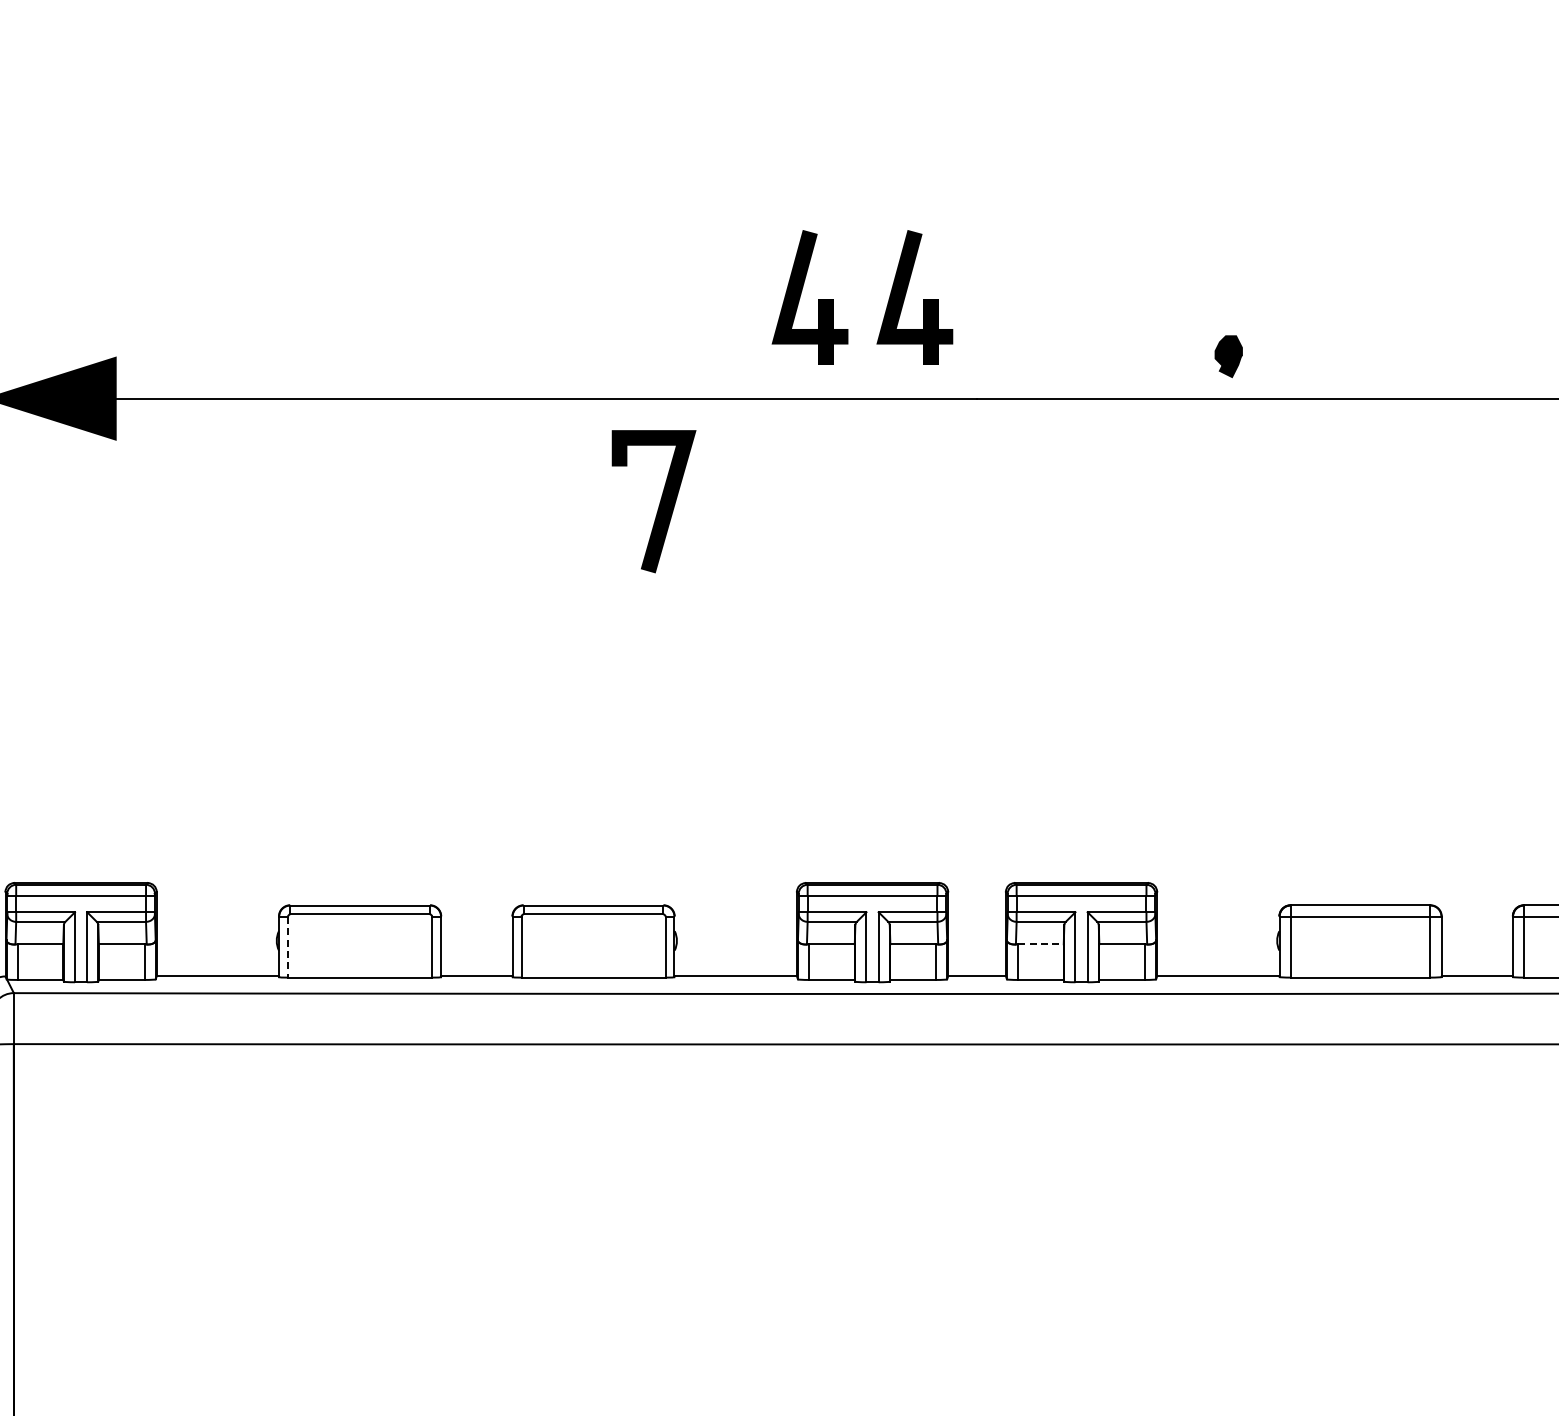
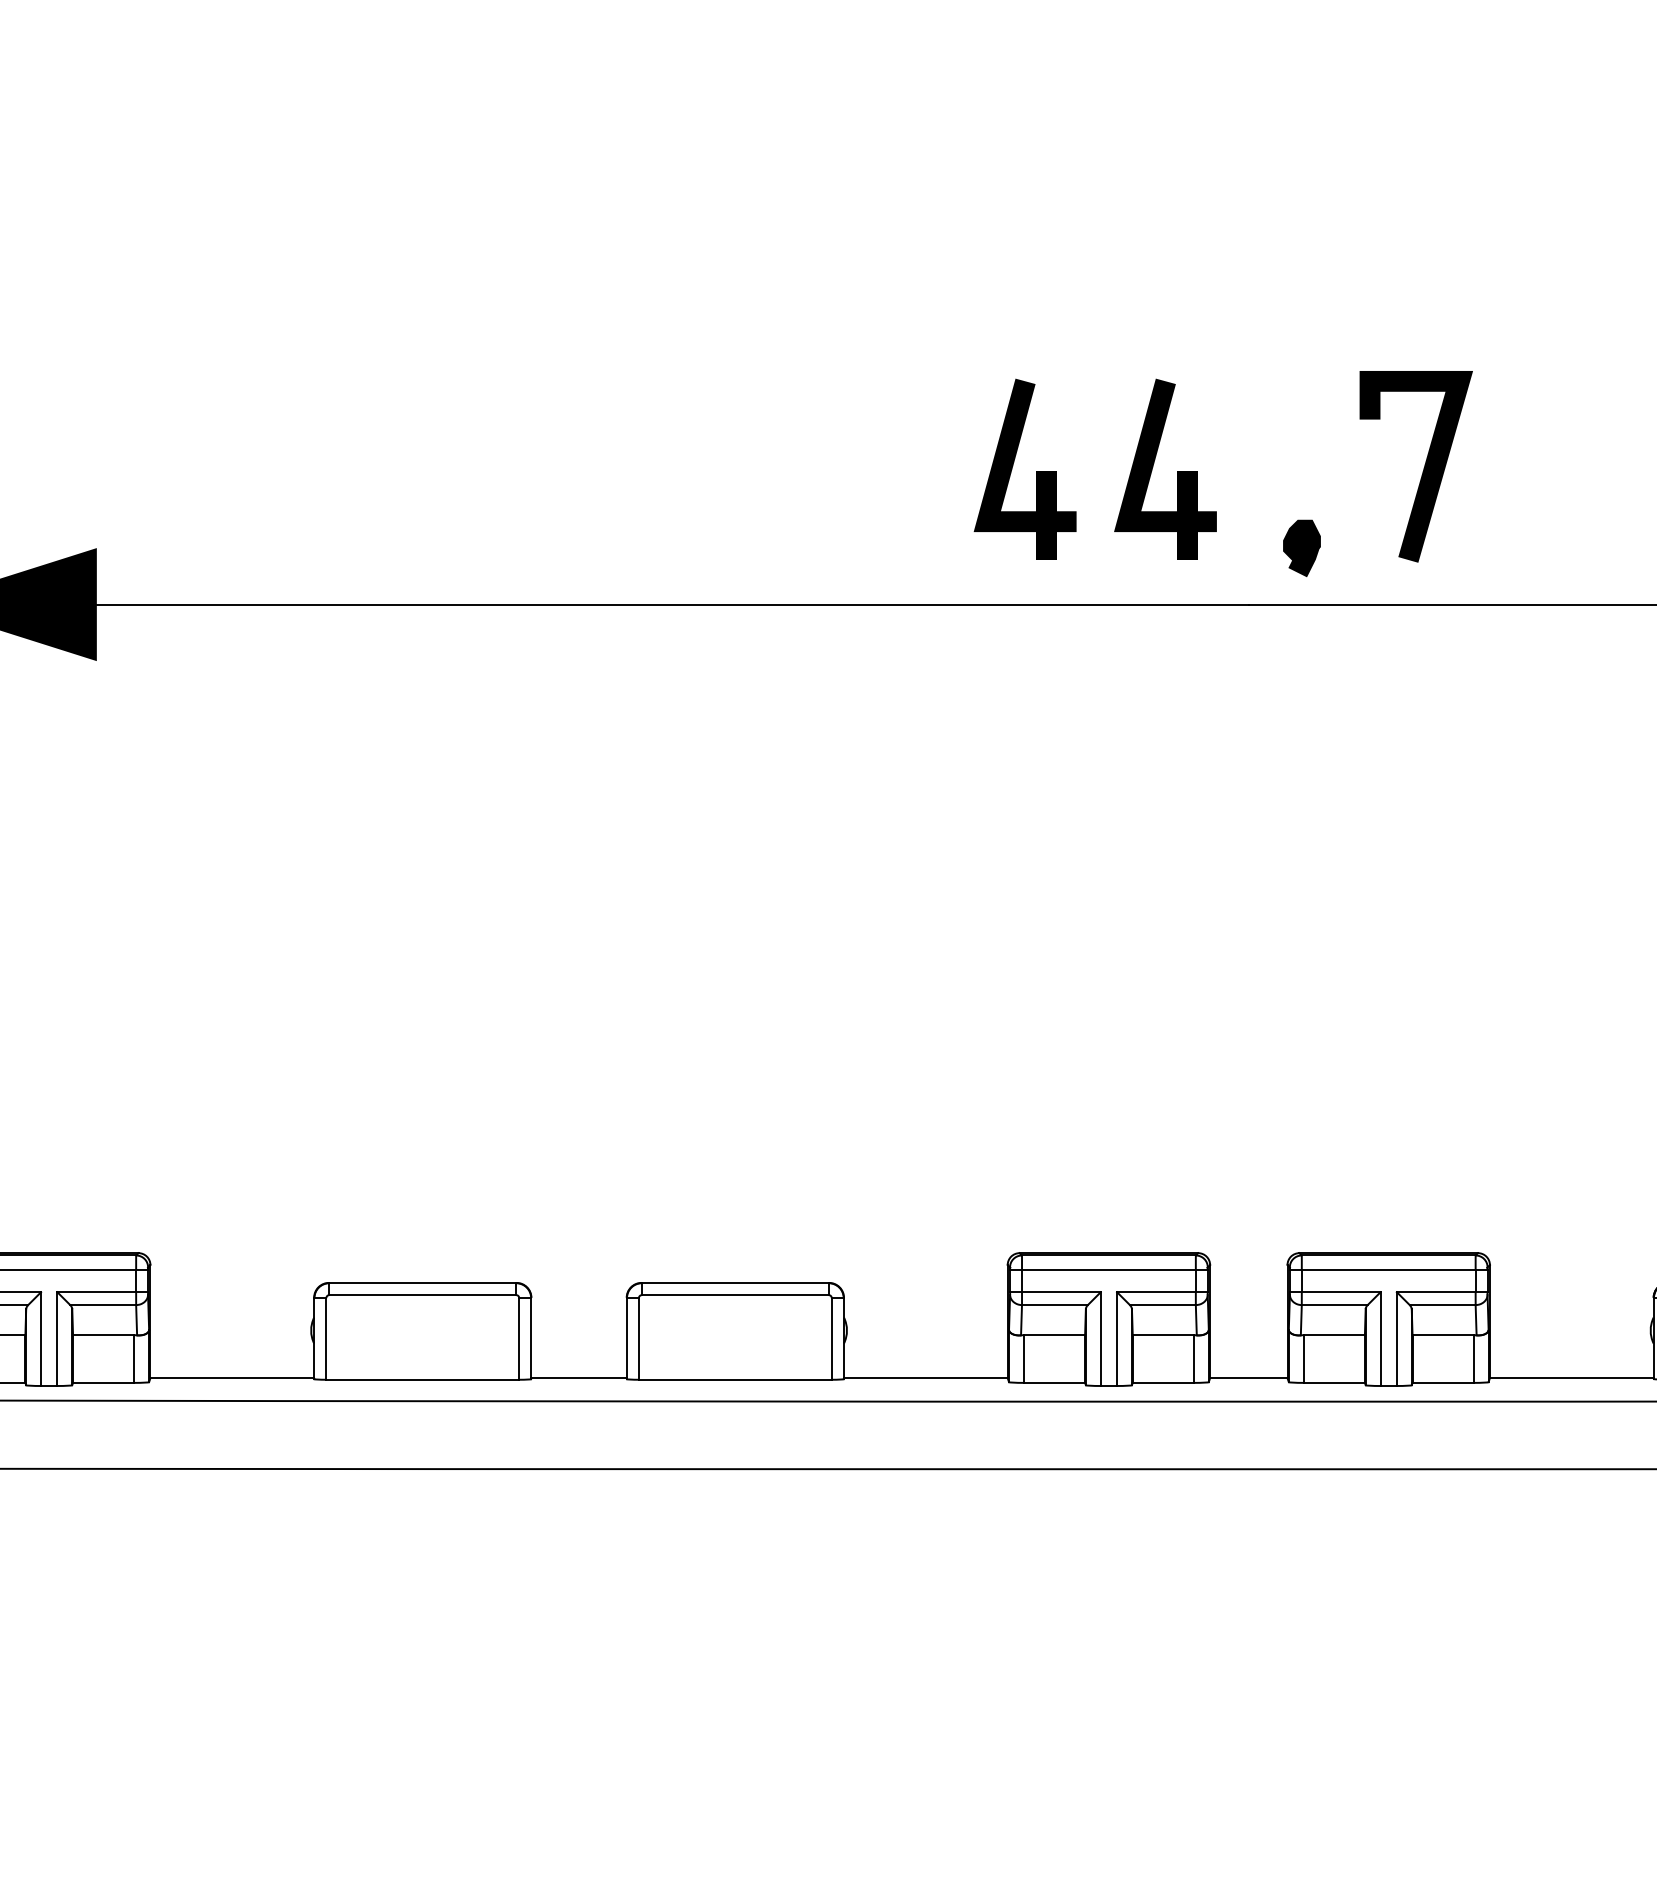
part: (1228, 356) -> (1301, 548), moved
line: (659, 502) -> (1423, 467), moved
line: (1040, 944) -> (1333, 1335), dashed -> solid
line: (288, 947) -> (326, 1339), dashed -> solid

